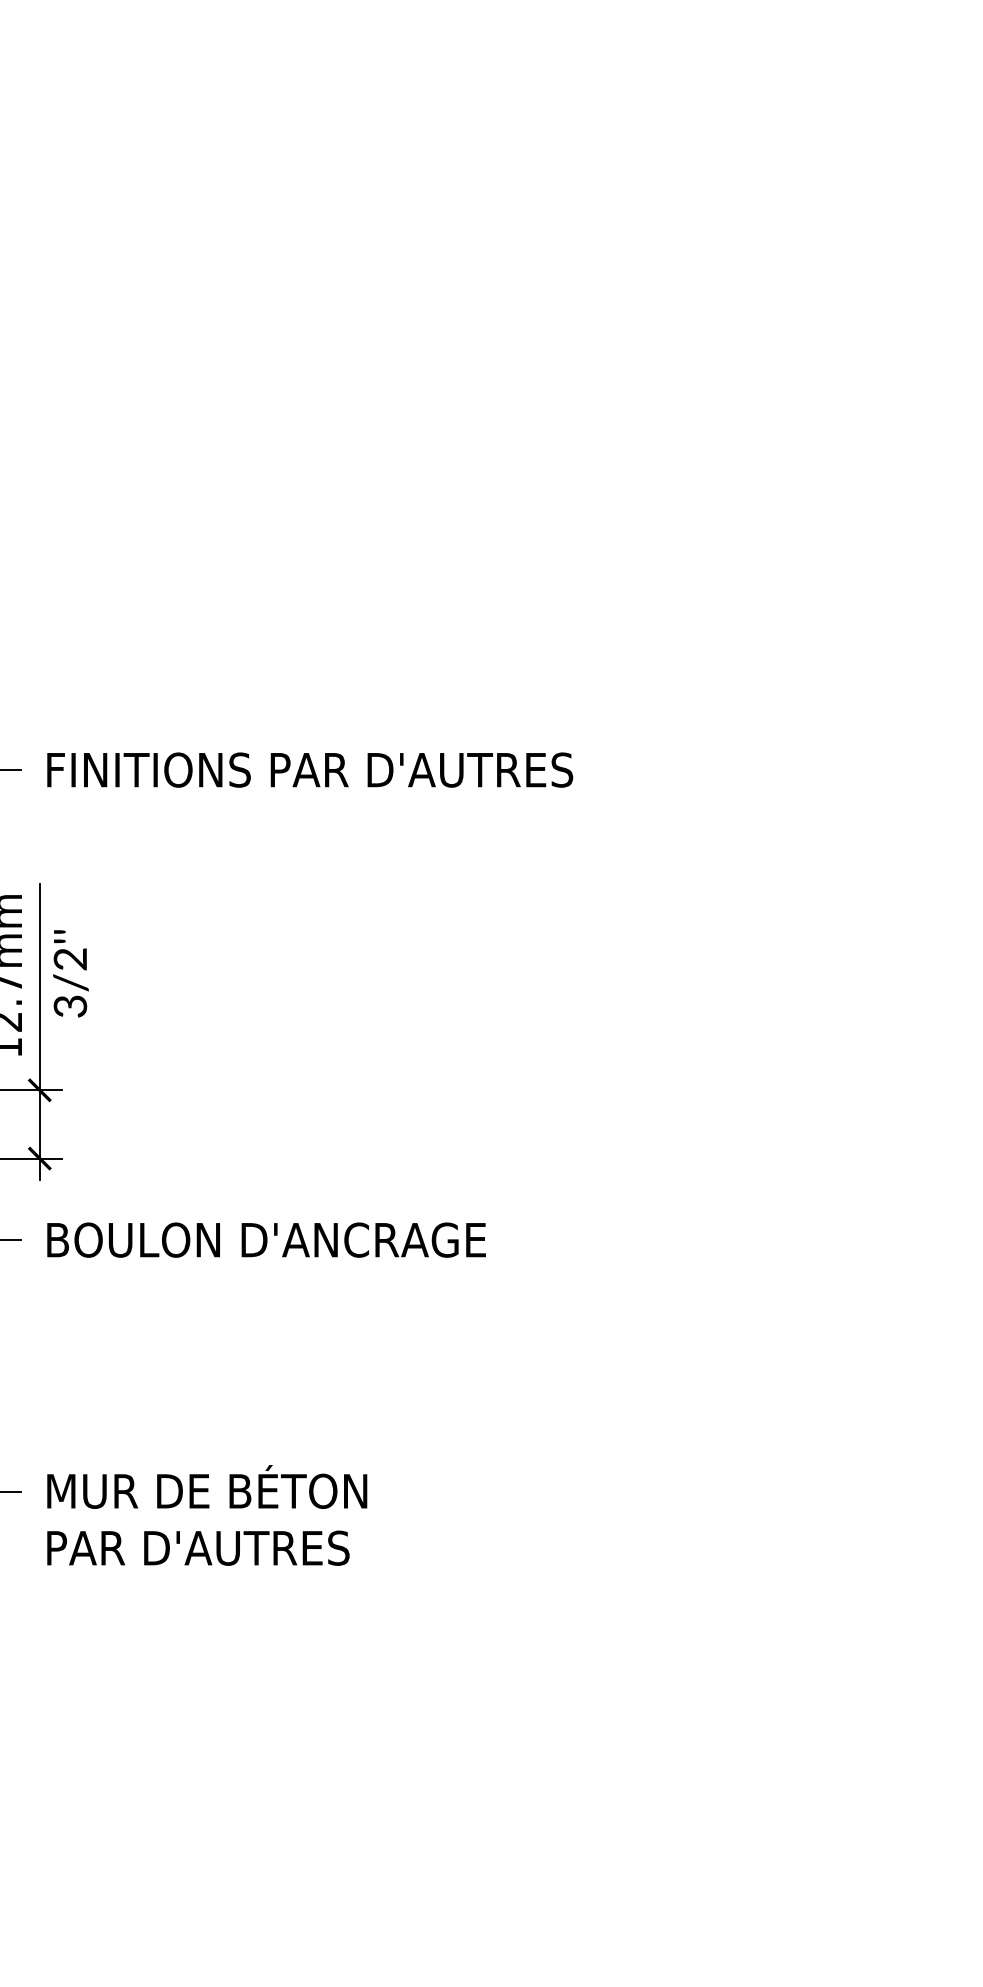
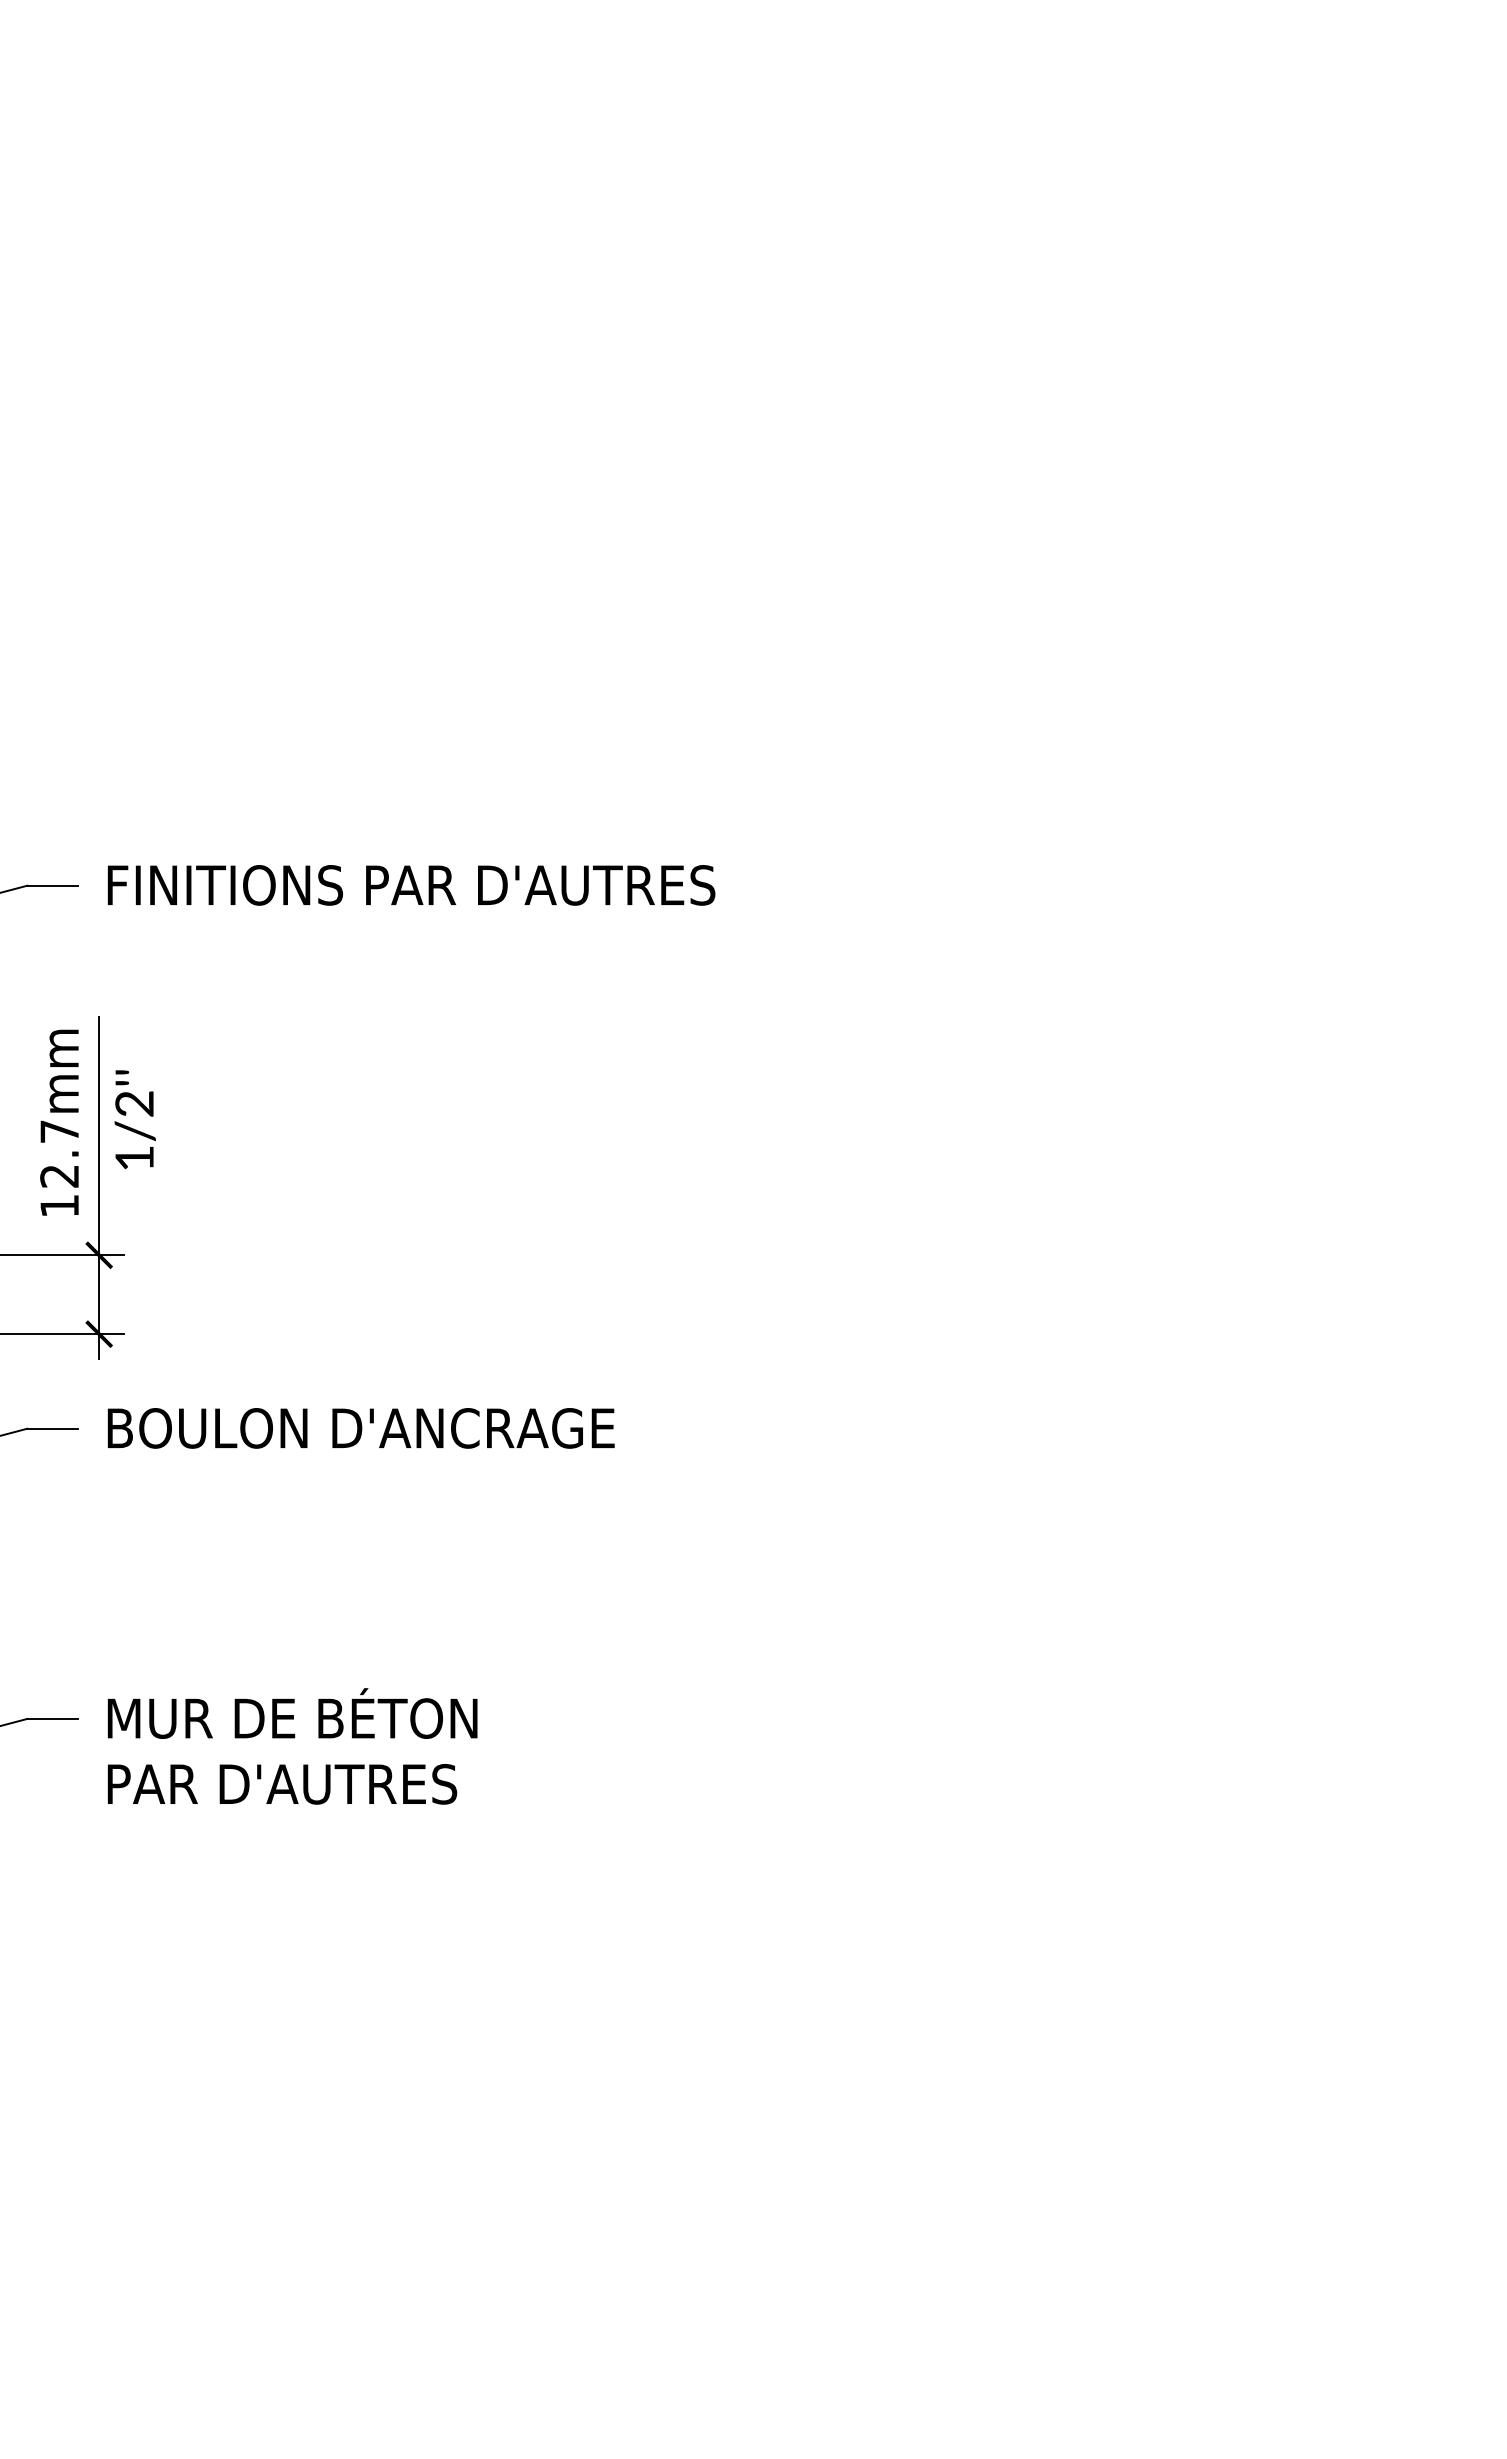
text: (70, 1006) -> (134, 1158), 3/2''\f] -> 1/2''\f]

